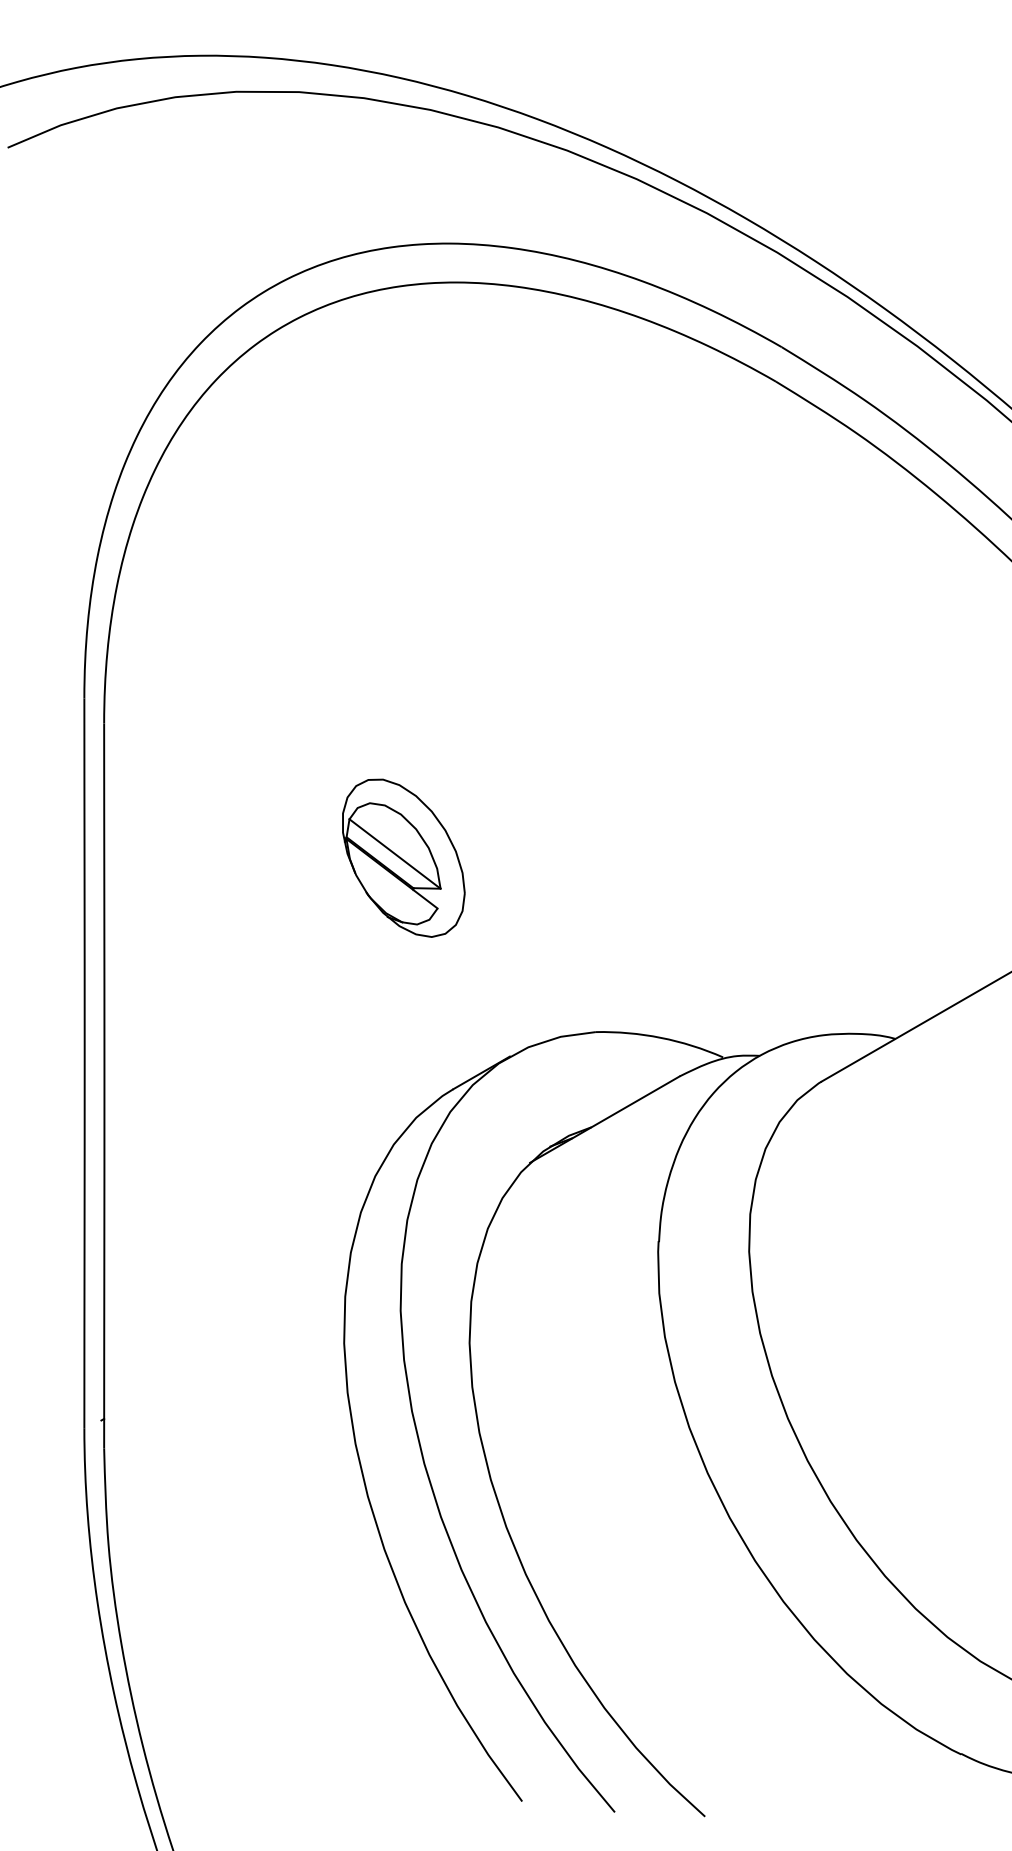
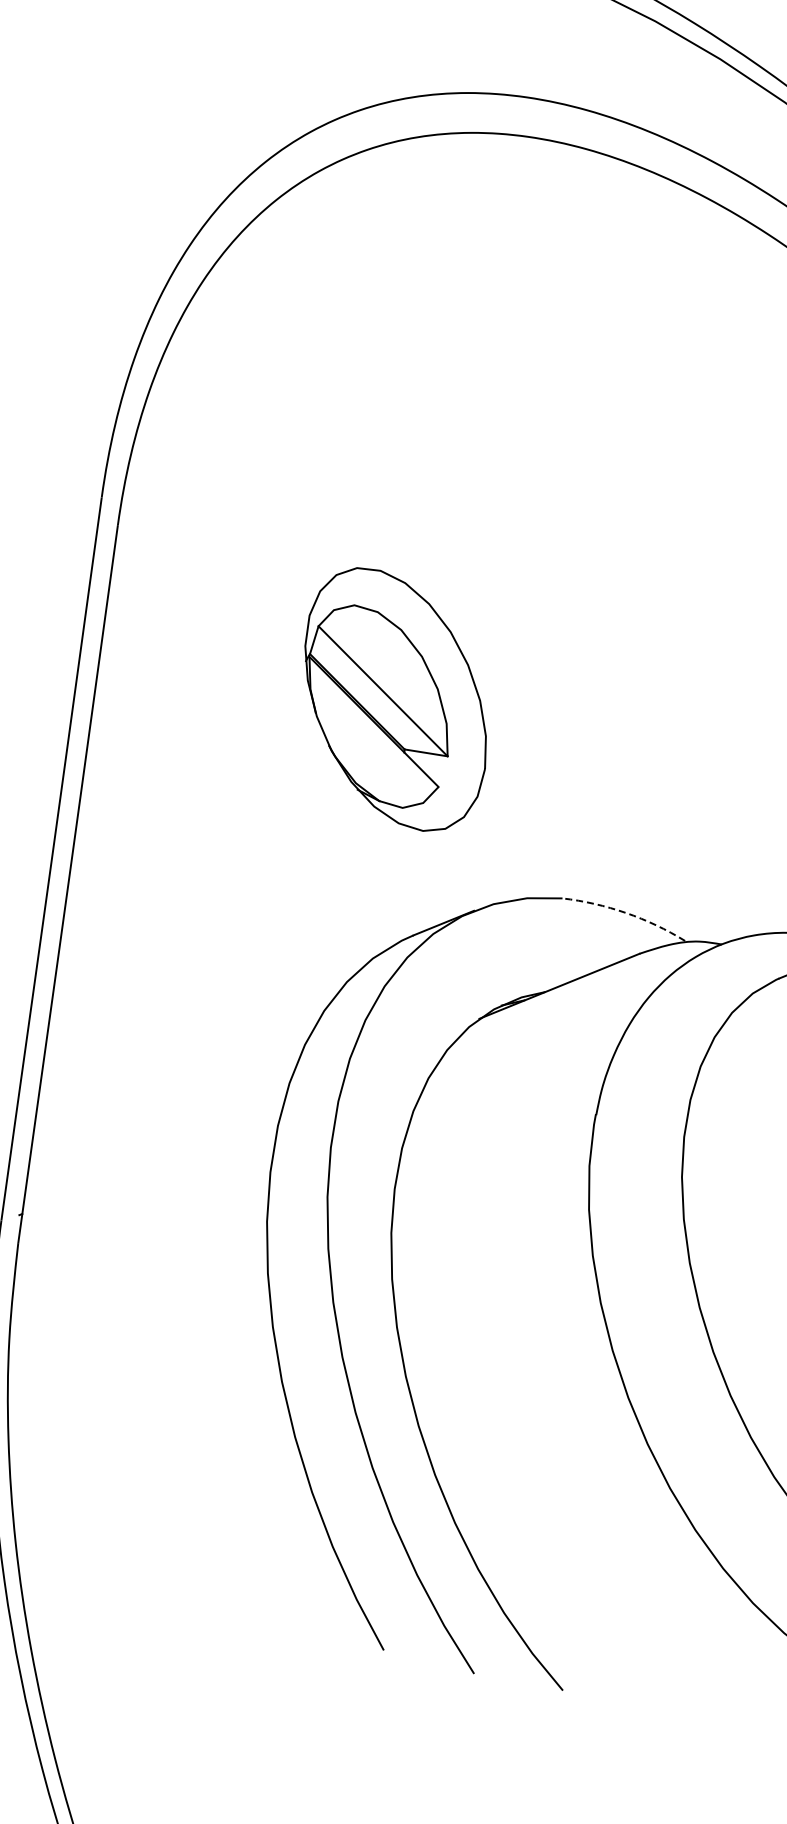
part: (403, 857) -> (395, 699), size x1.6
arc: (660, 1037) -> (625, 912), solid -> dashed

